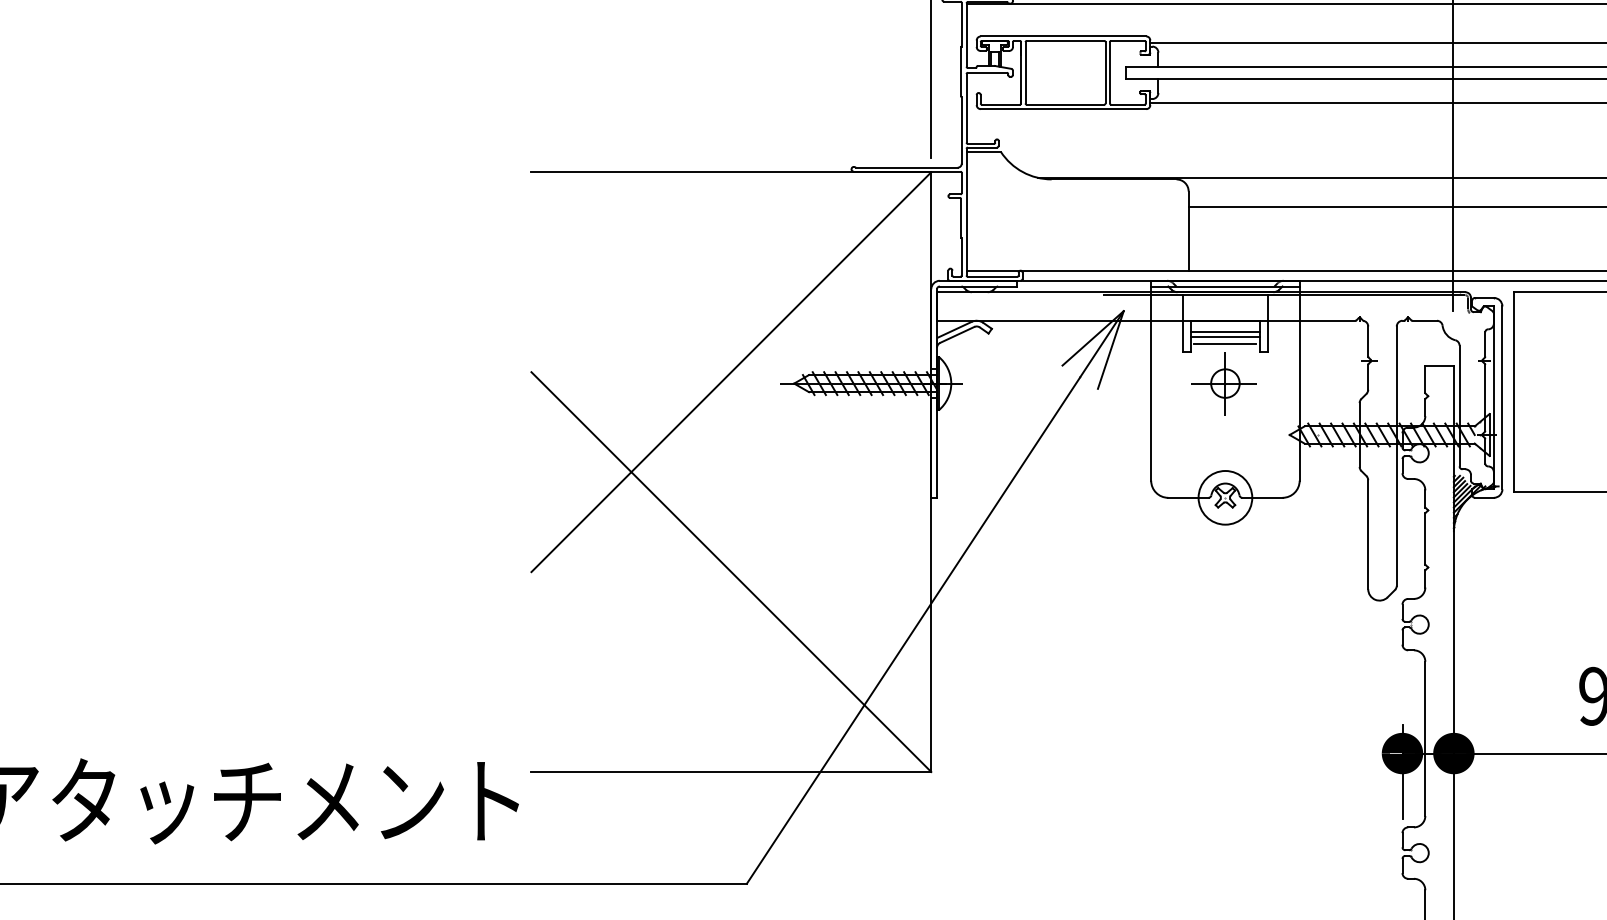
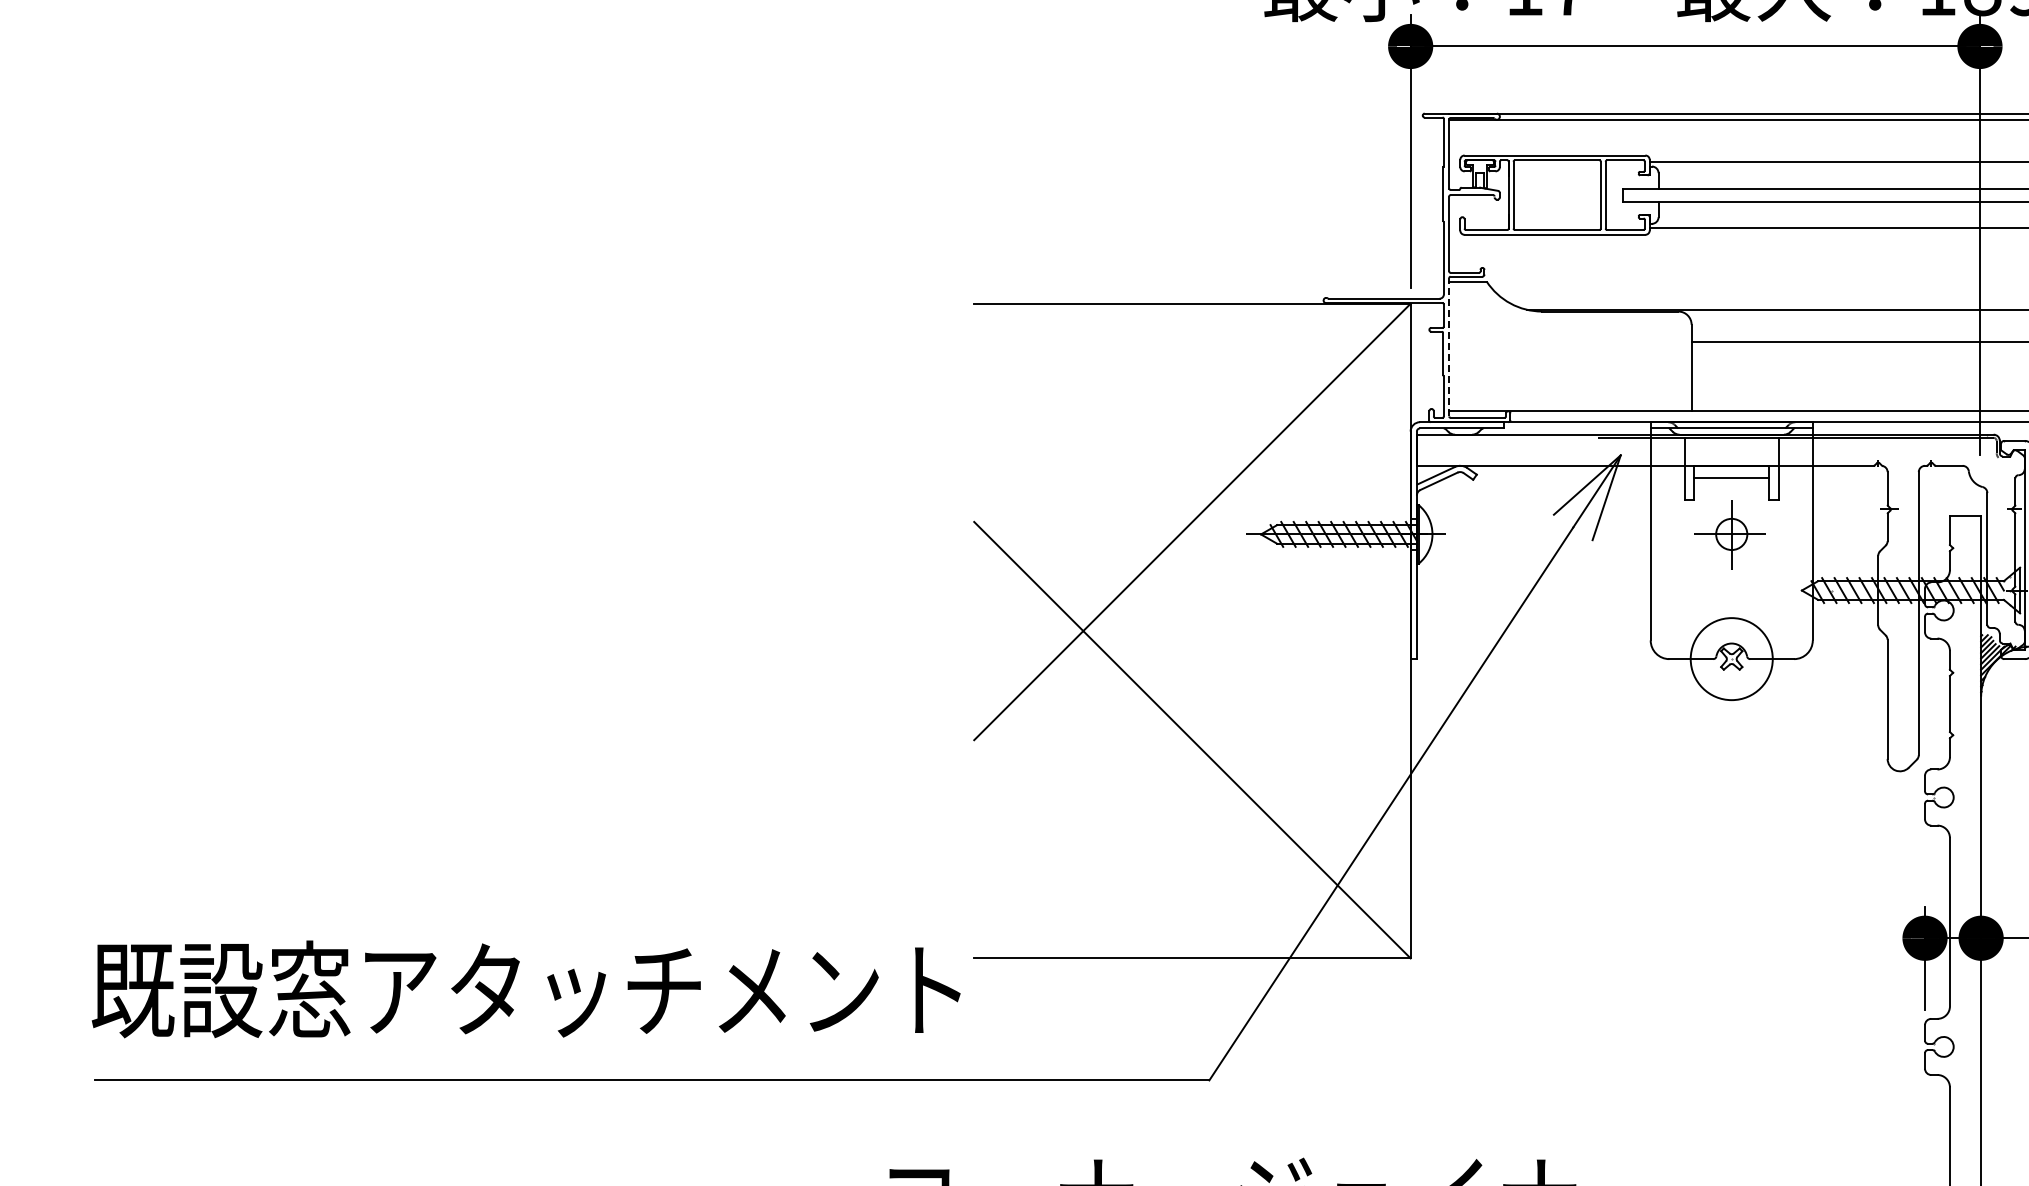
line: (966, 211) -> (1449, 346), solid -> dashed
line: (1225, 336) -> (1731, 483), removed
line: (1225, 344) -> (1731, 491), removed
circle: (1225, 497) -> (1731, 658), size x1.4

